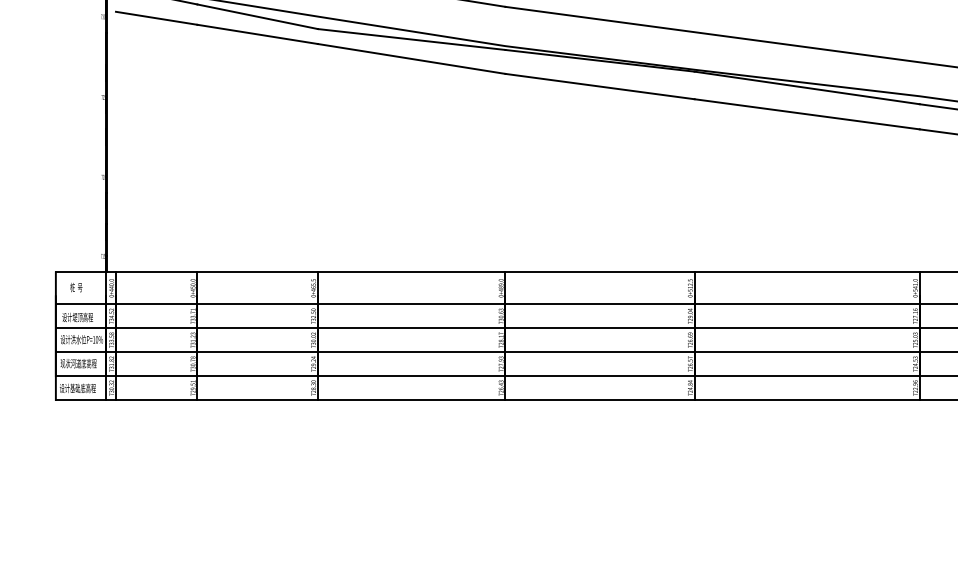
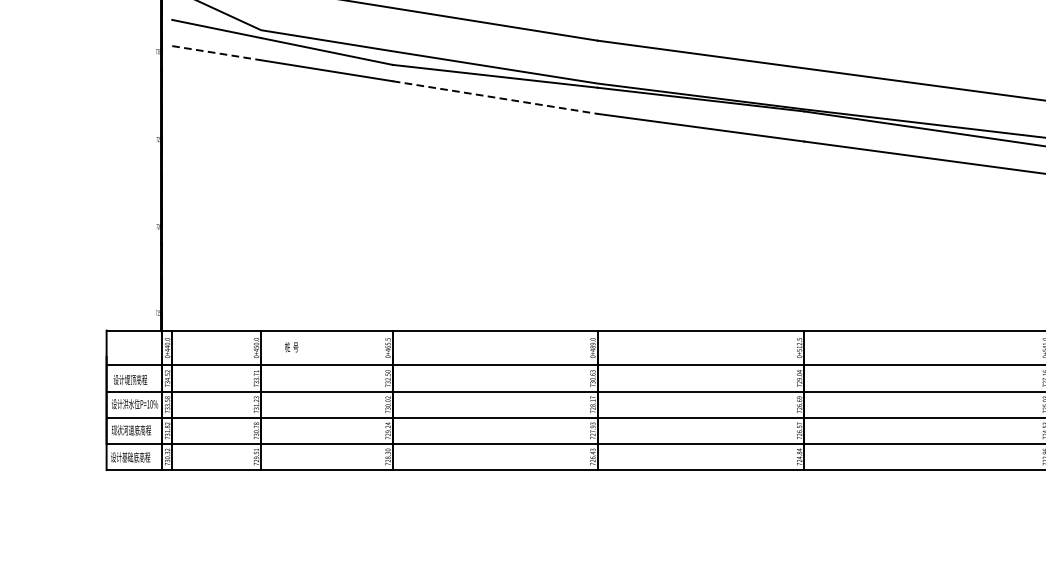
line: (157, 18) -> (217, 53), solid -> dashed
line: (411, 58) -> (495, 97), solid -> dashed
text: (76, 287) -> (291, 347), moved

